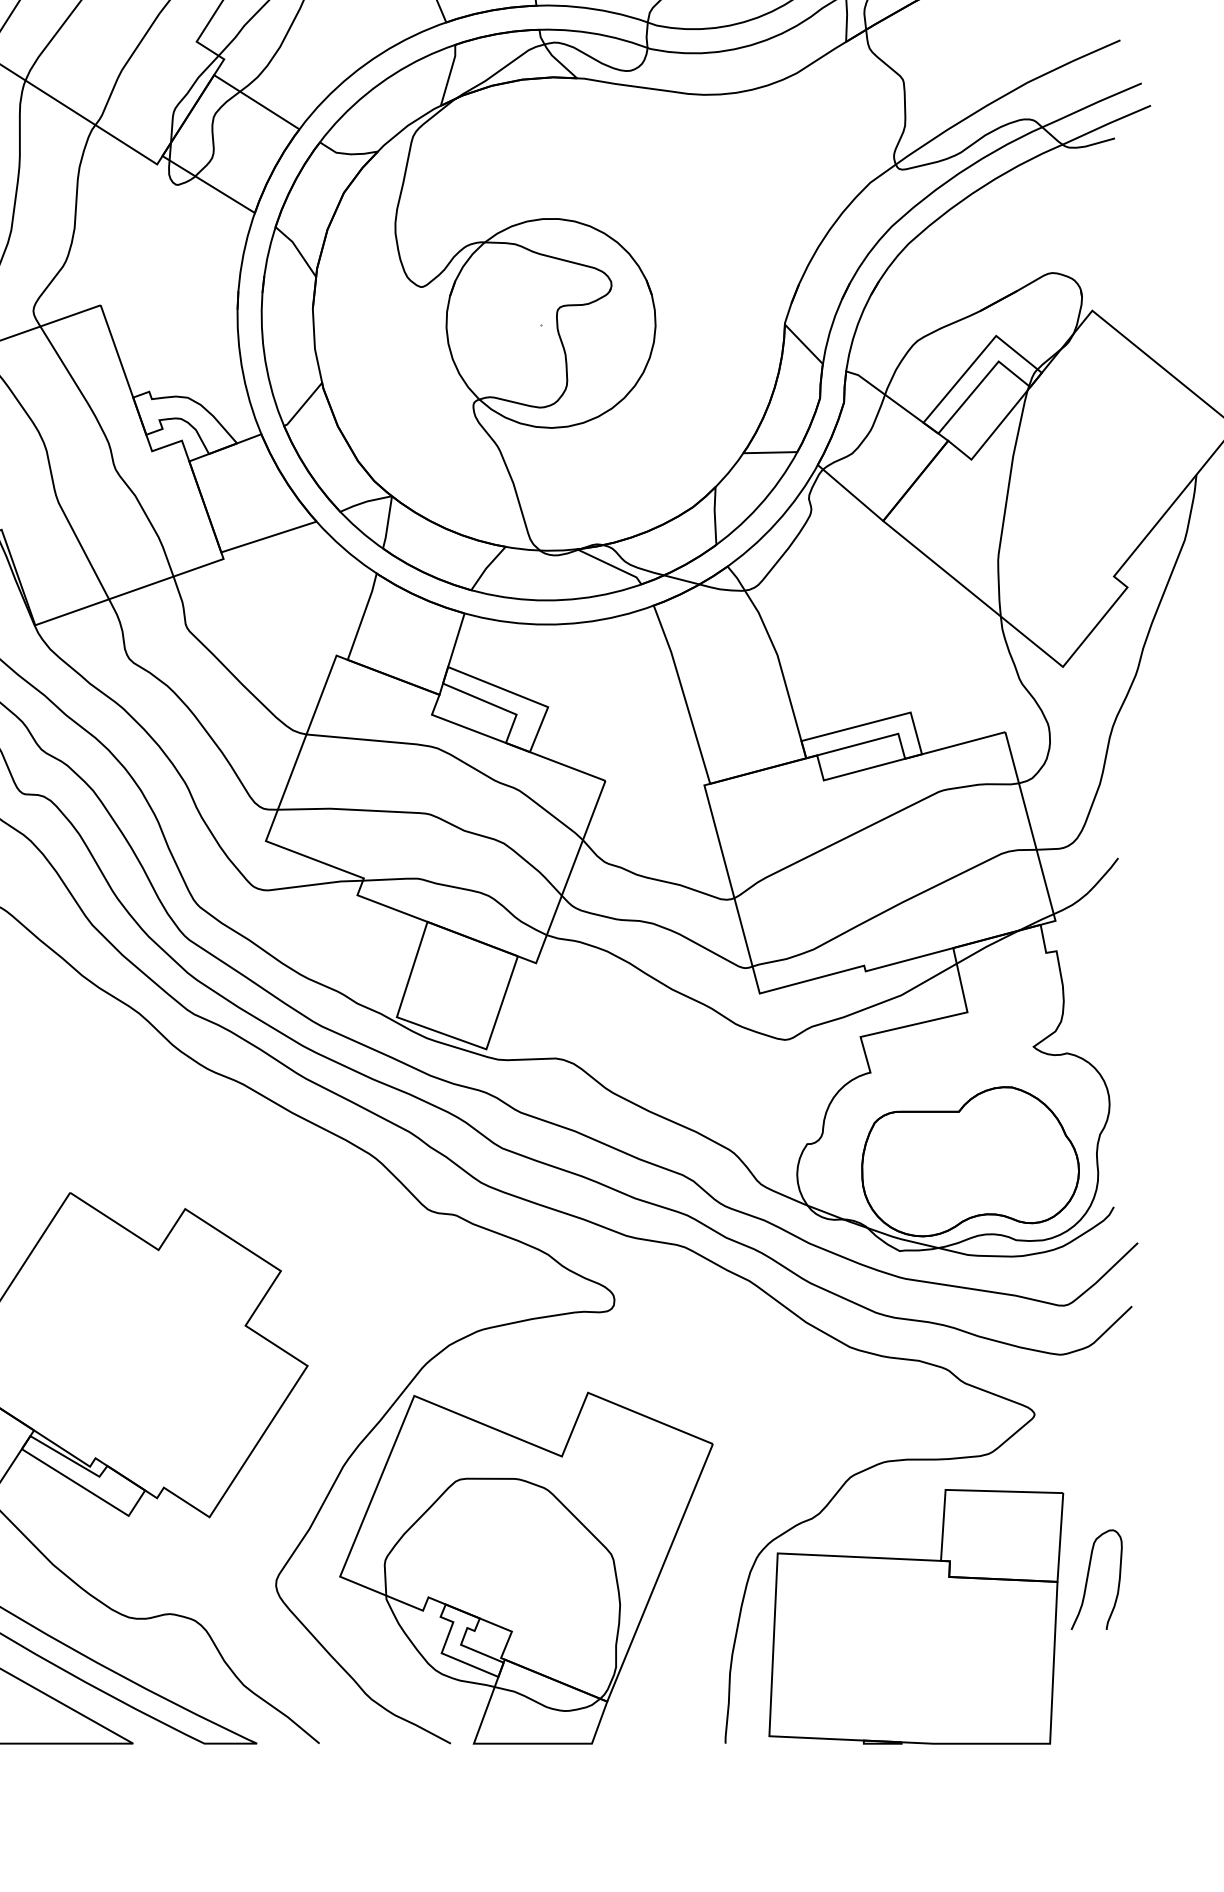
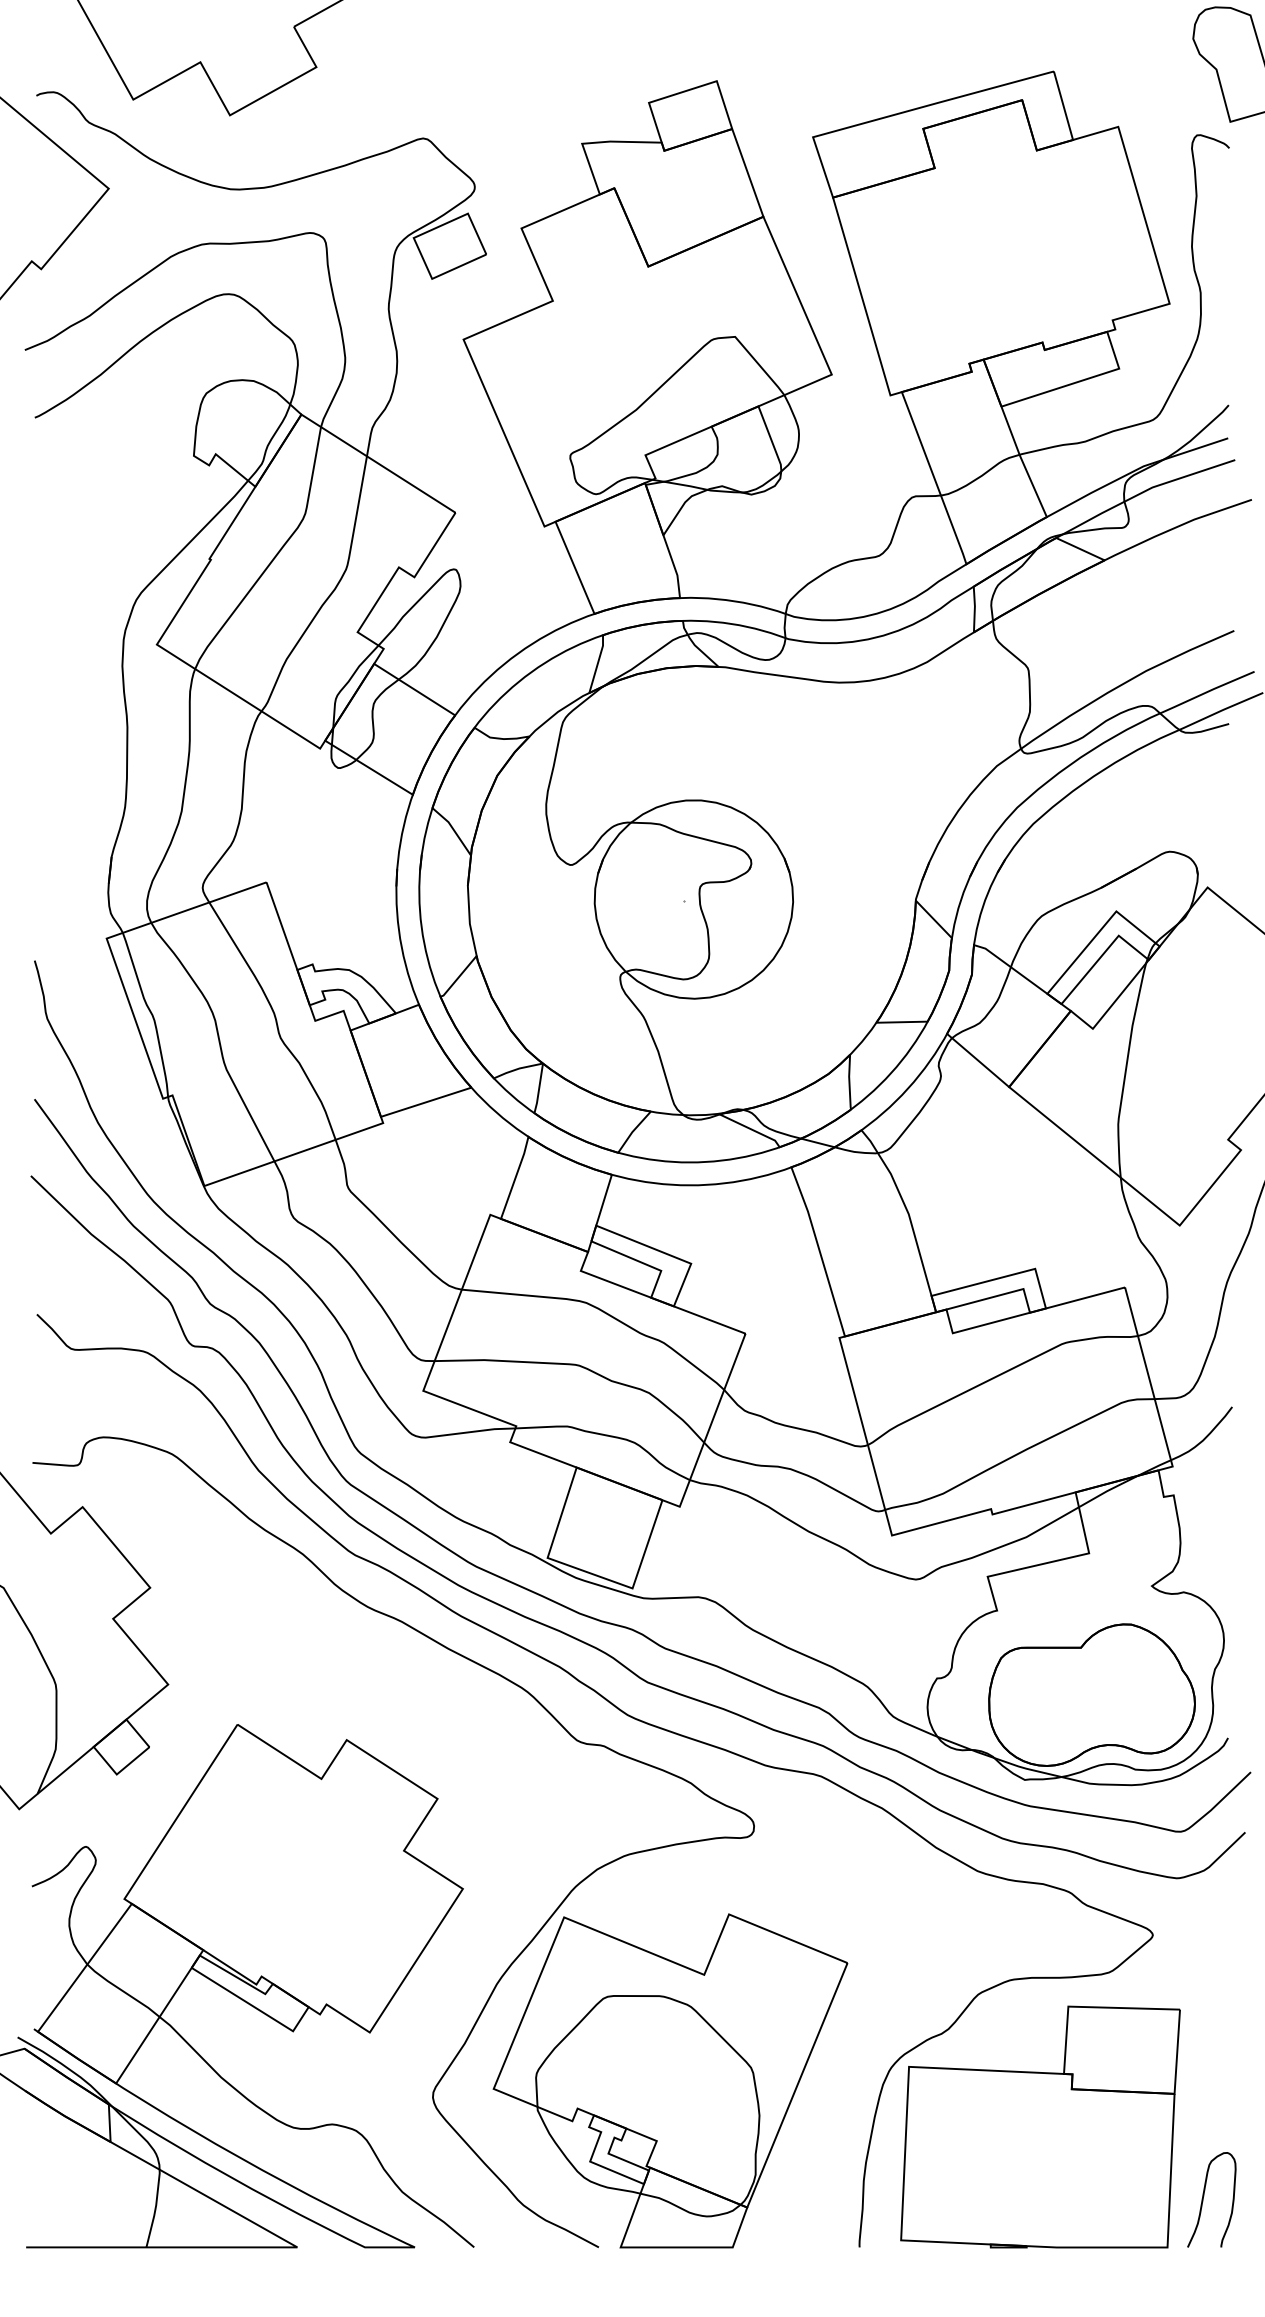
curve: (1089, 1576) -> (1204, 2196), moved

